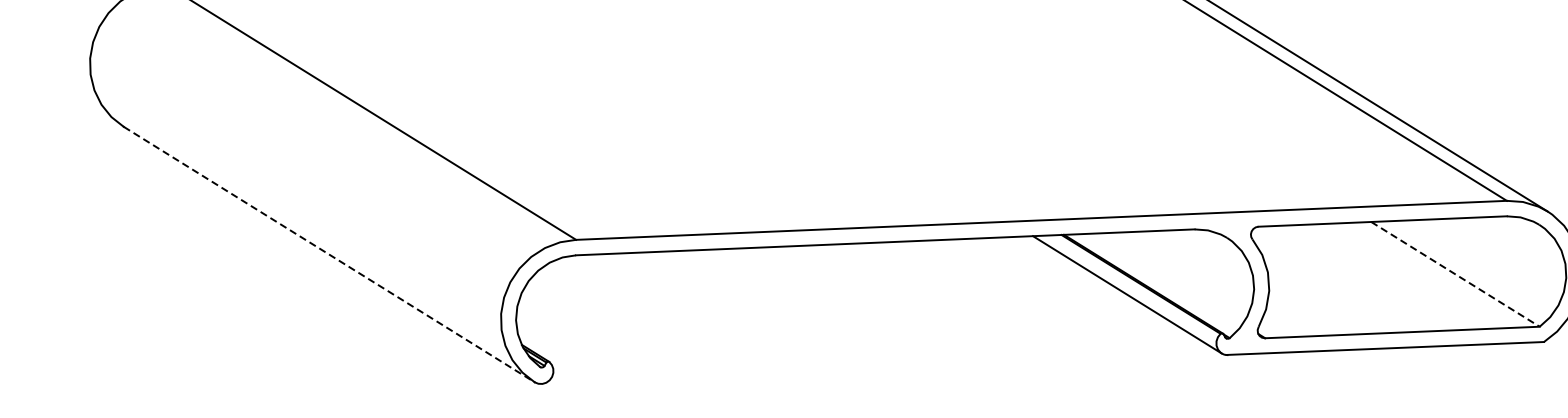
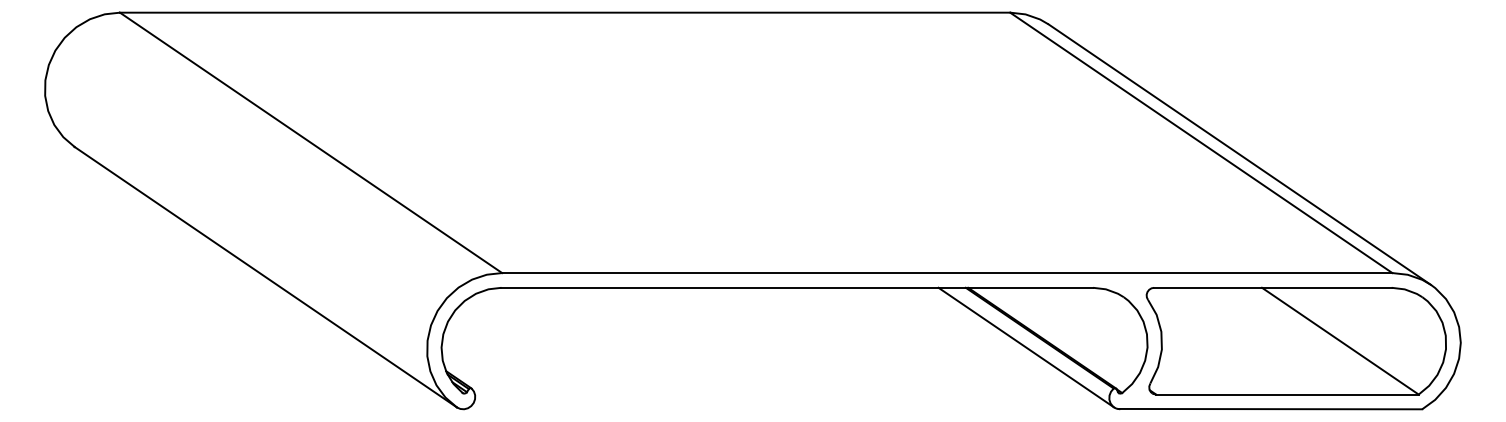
line: (329, 254) -> (266, 277), dashed -> solid
line: (1455, 274) -> (1340, 341), dashed -> solid

